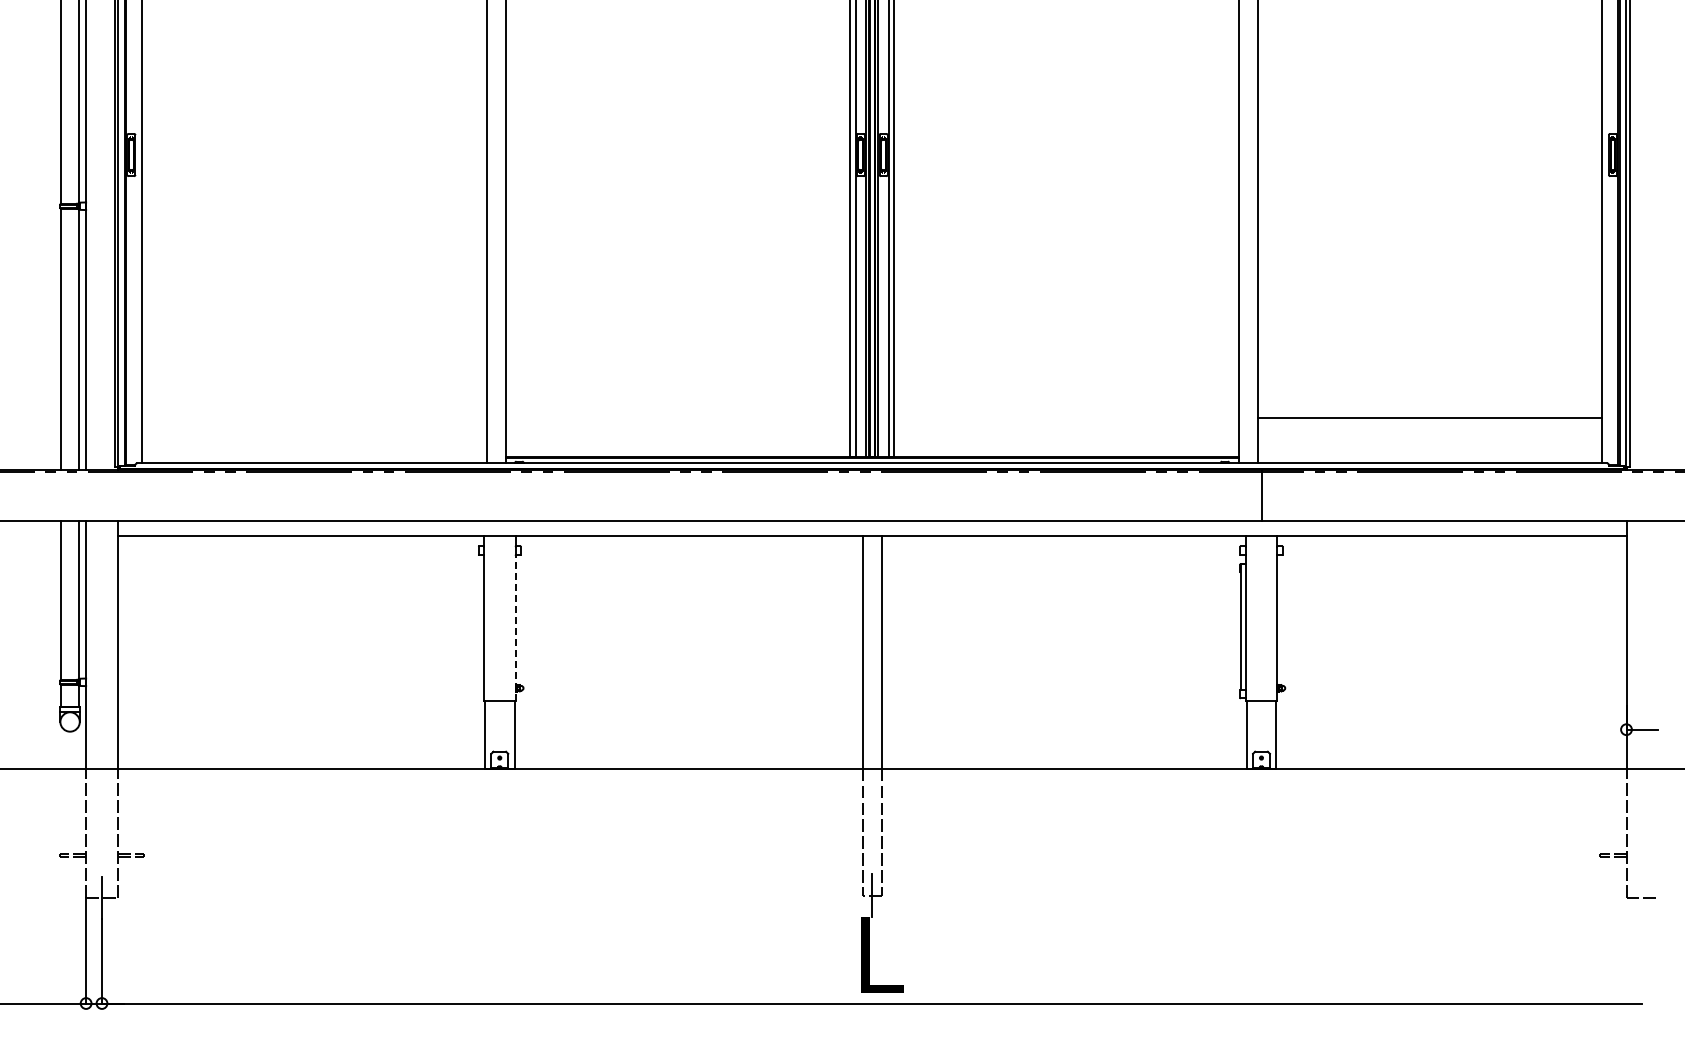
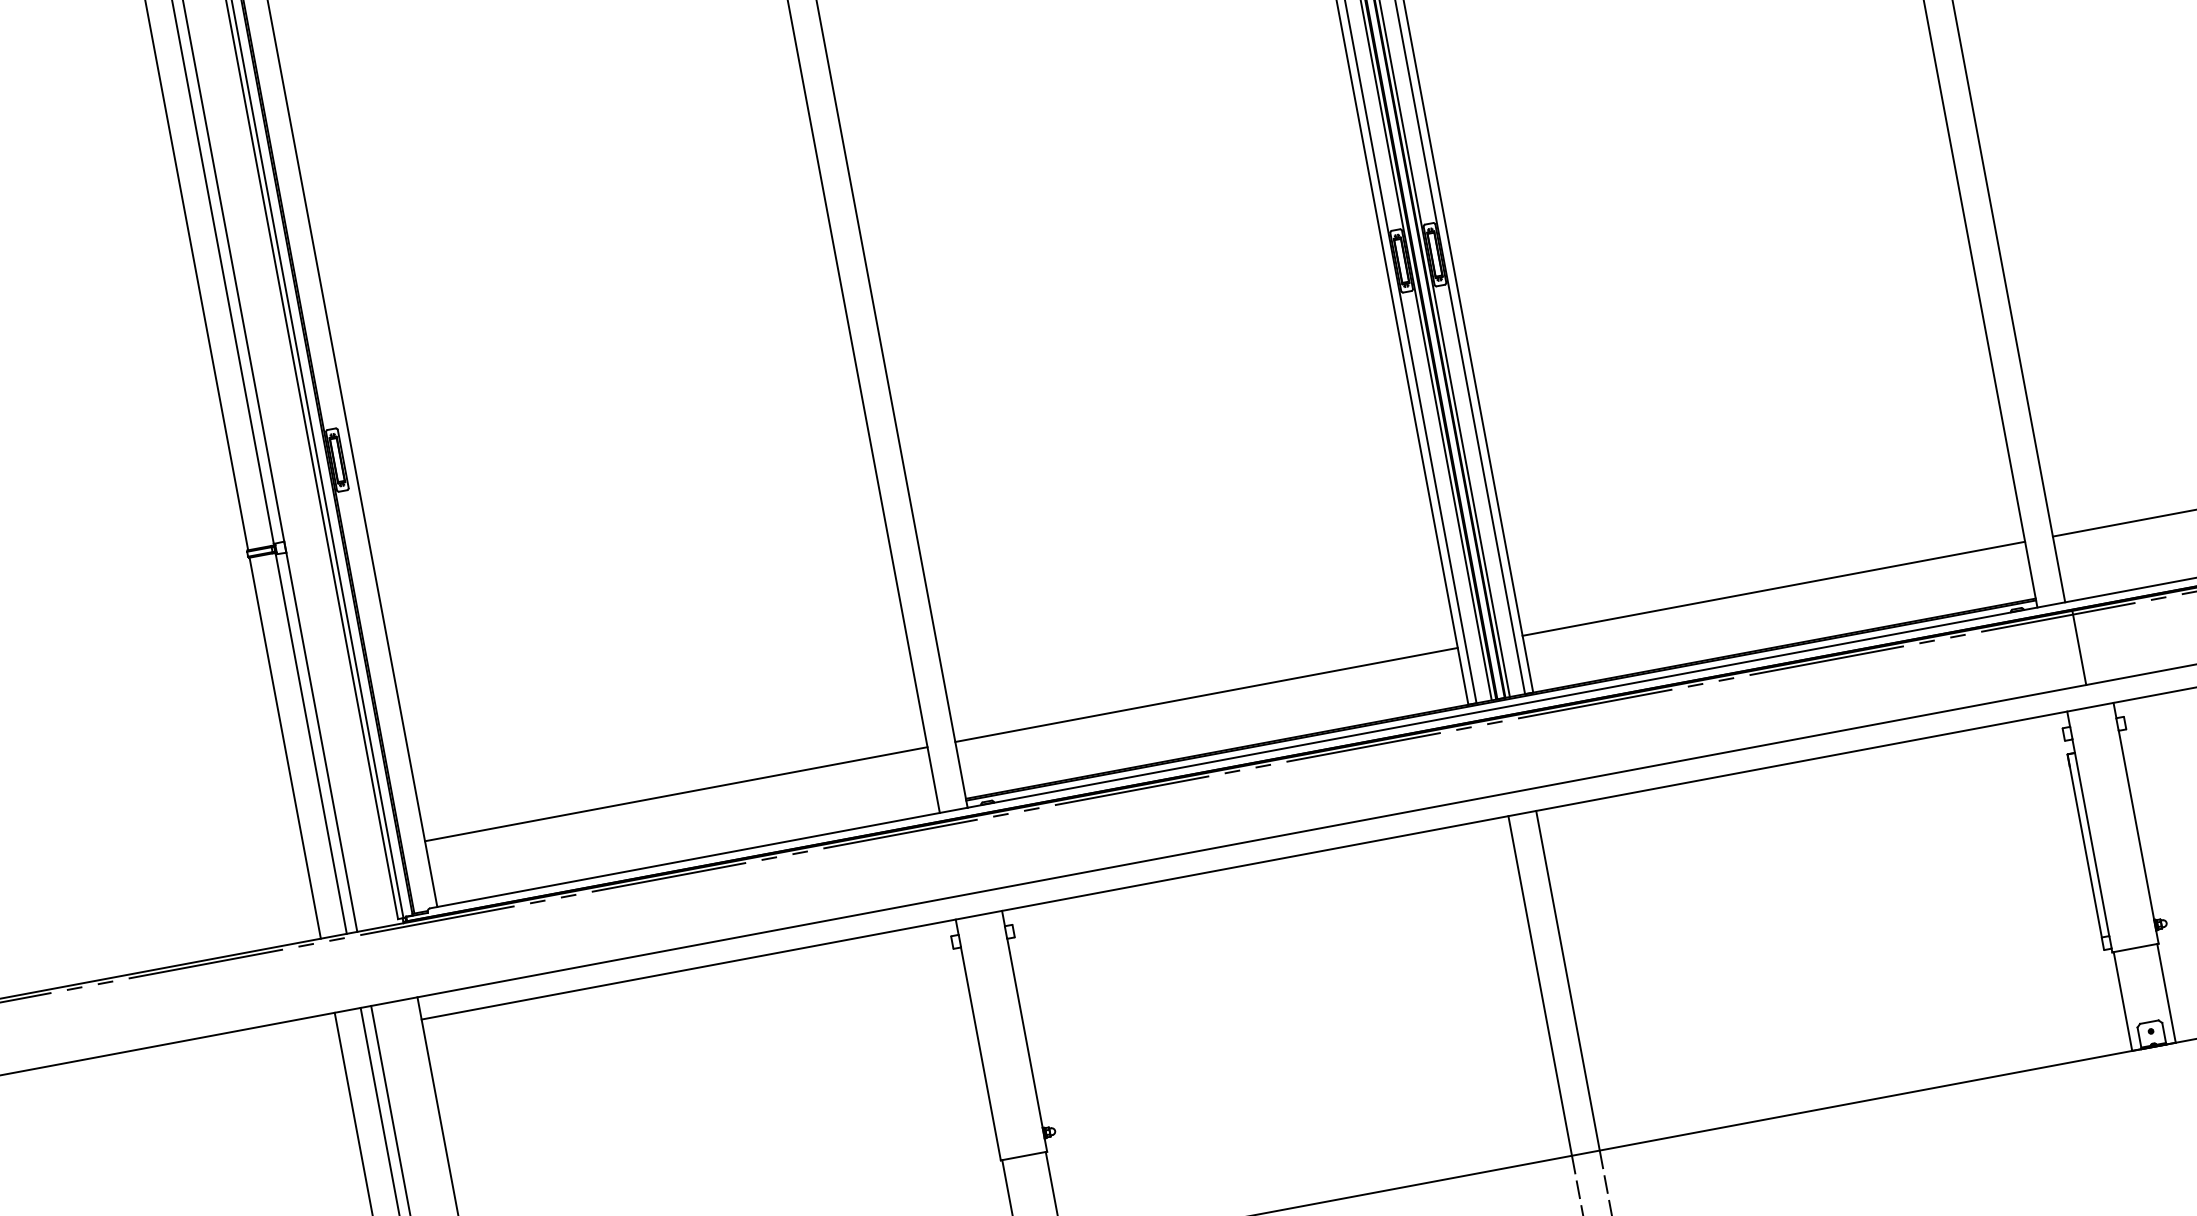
line: (314, 418) -> (676, 794), added
line: (677, 418) -> (1206, 695), added
line: (1066, 418) -> (1773, 589), added
line: (515, 627) -> (1026, 1044), dashed -> solid

